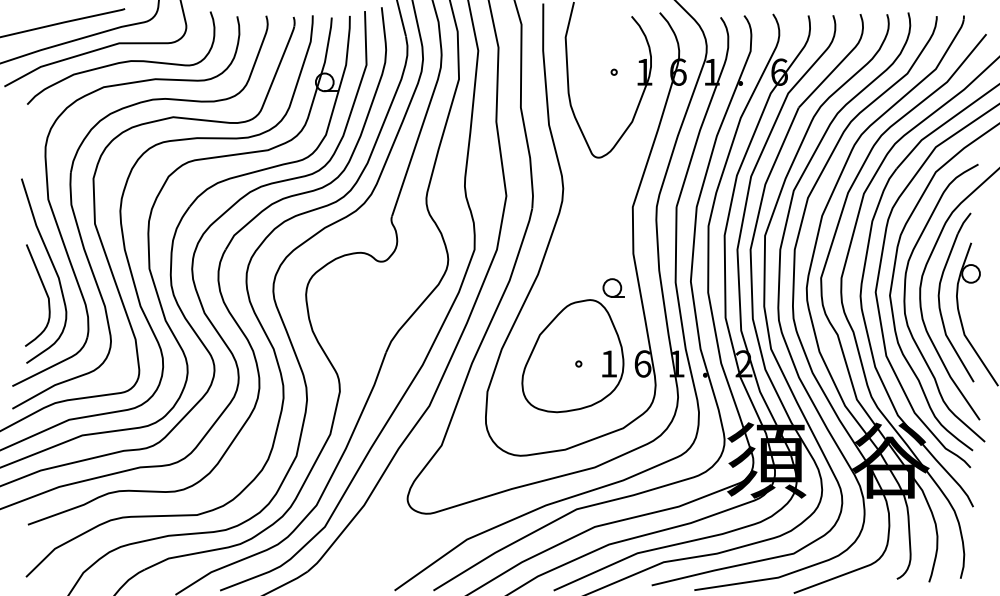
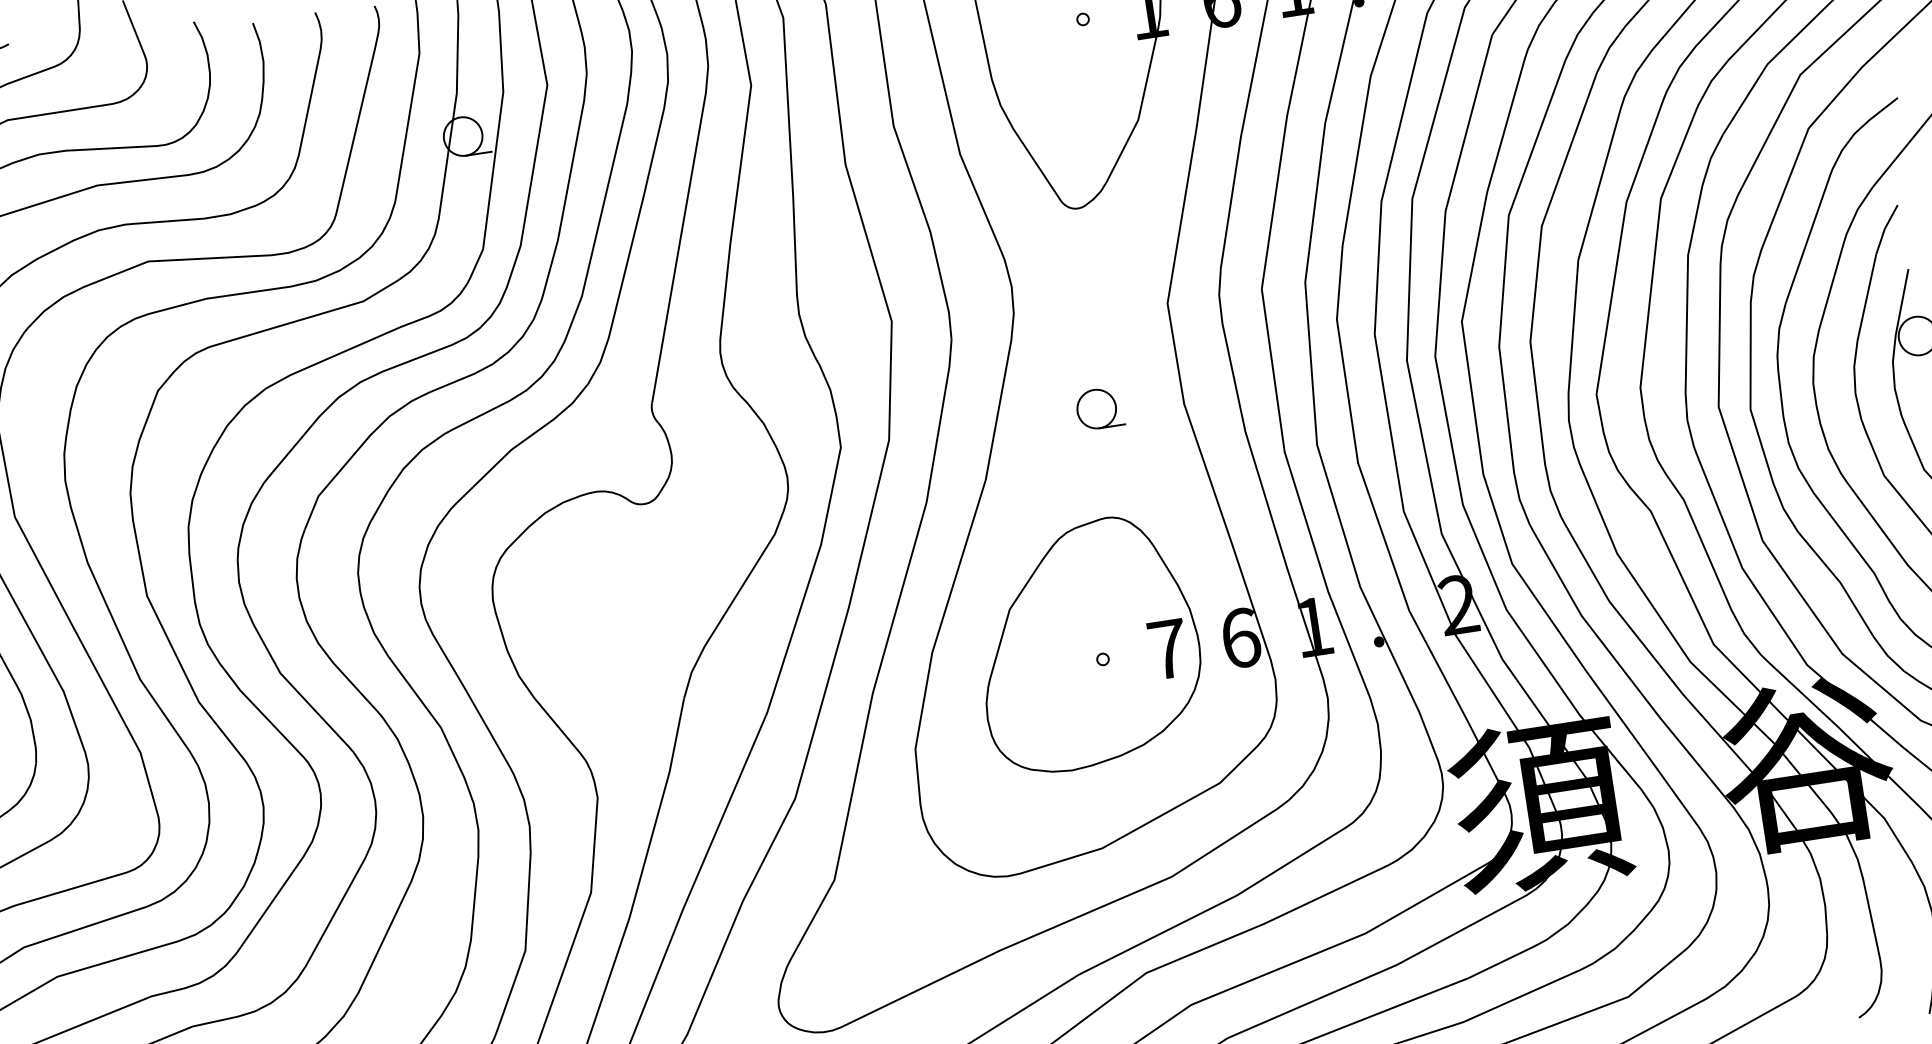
part: (613, 287) -> (1099, 407), moved
text: (608, 363) -> (1166, 648), 1 -> 7

